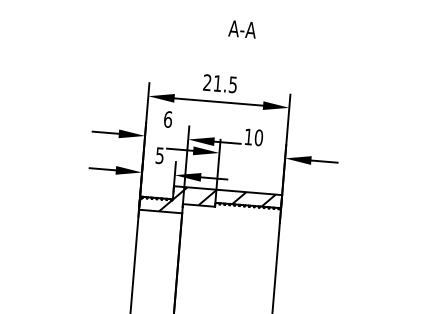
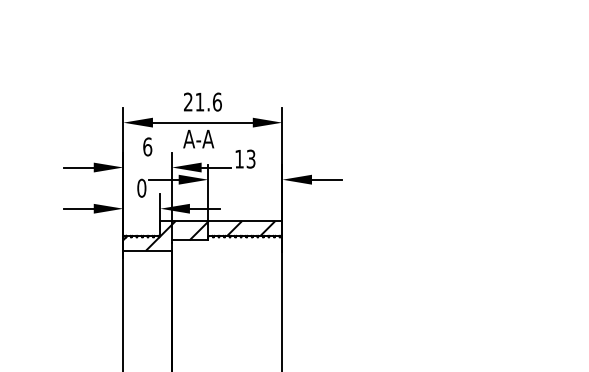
text: (242, 29) -> (198, 139), moved
text: (232, 84) -> (216, 101), 21.5 -> 21.6
text: (258, 137) -> (250, 158), 10 -> 13
text: (159, 155) -> (141, 187), 5 -> 0

